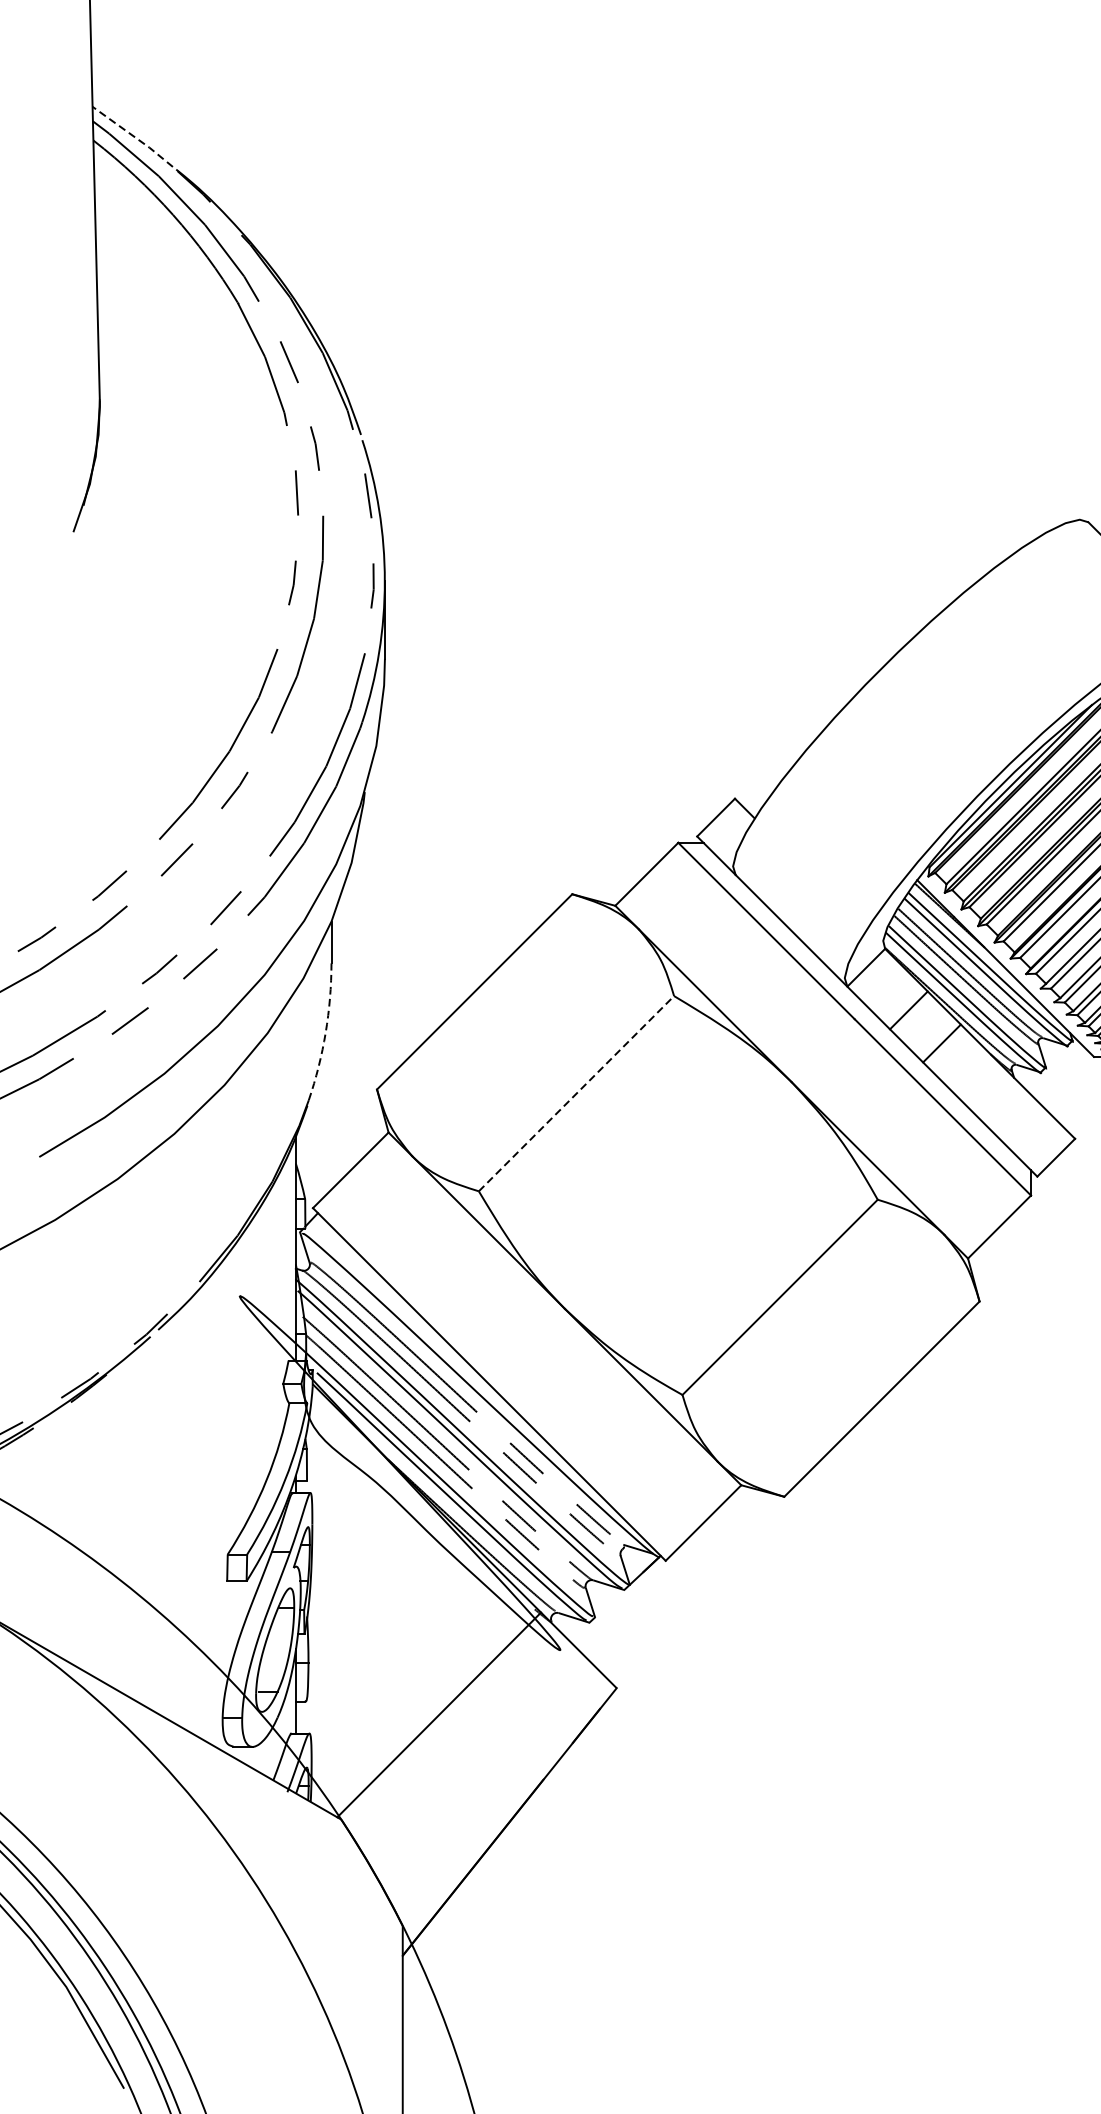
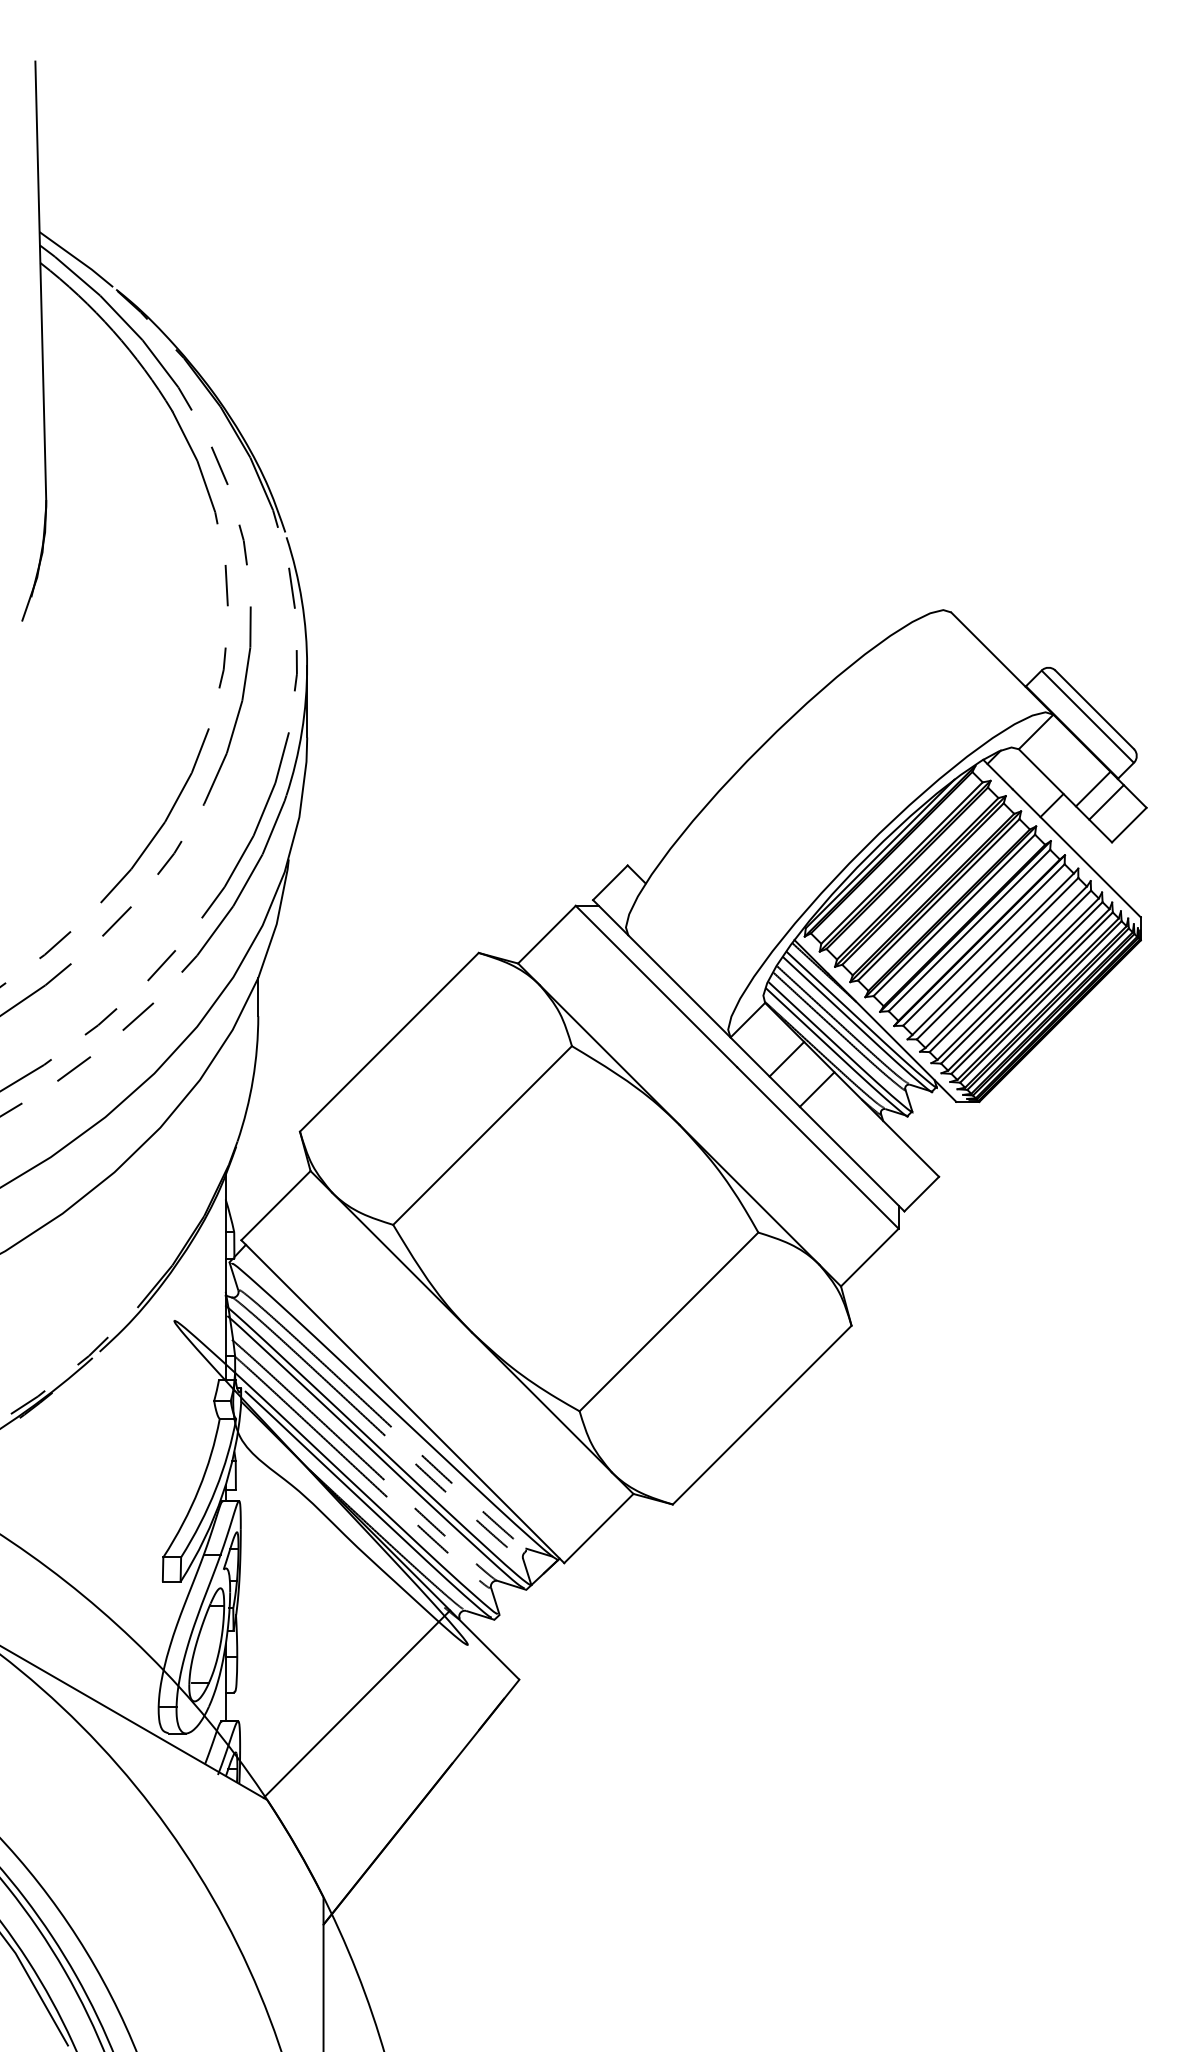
line: (133, 136) -> (77, 259), dashed -> solid
arc: (326, 1032) -> (253, 1079), dashed -> solid
line: (576, 1093) -> (482, 1135), dashed -> solid

